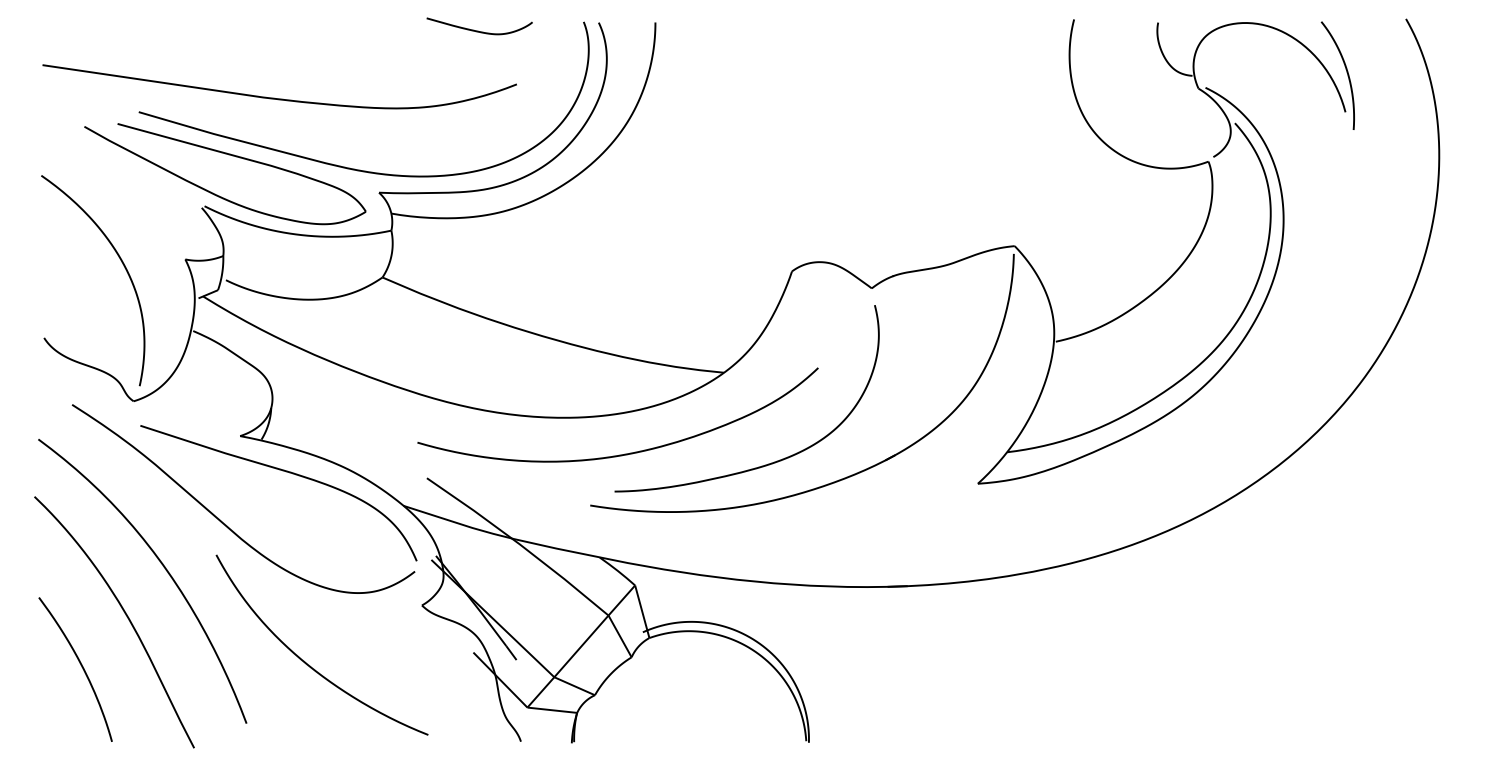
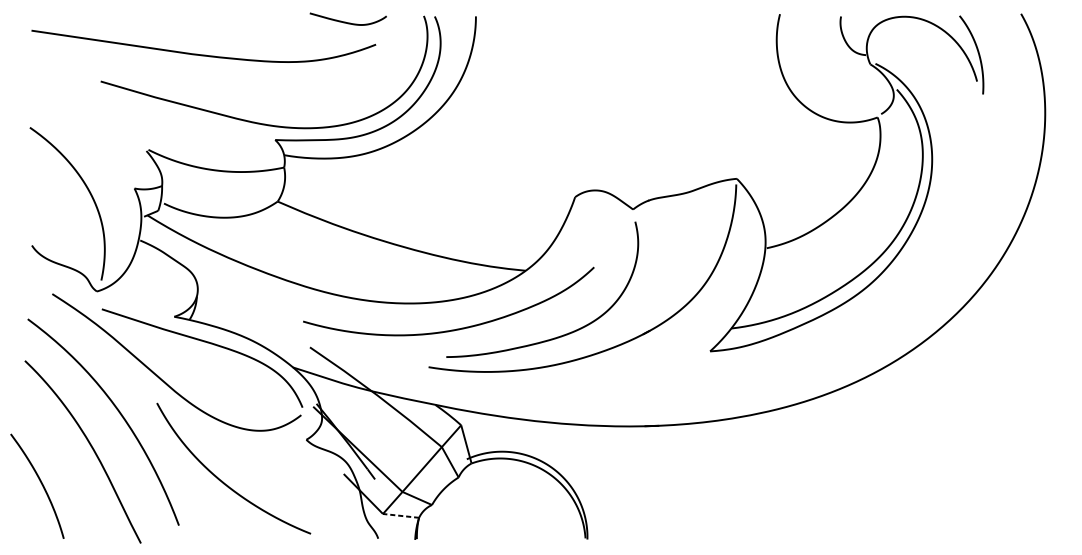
curve: (279, 98) -> (203, 54), moved
part: (228, 155) -> (165, 112), removed
curve: (81, 667) -> (41, 484), moved
line: (551, 710) -> (400, 516), solid -> dashed

